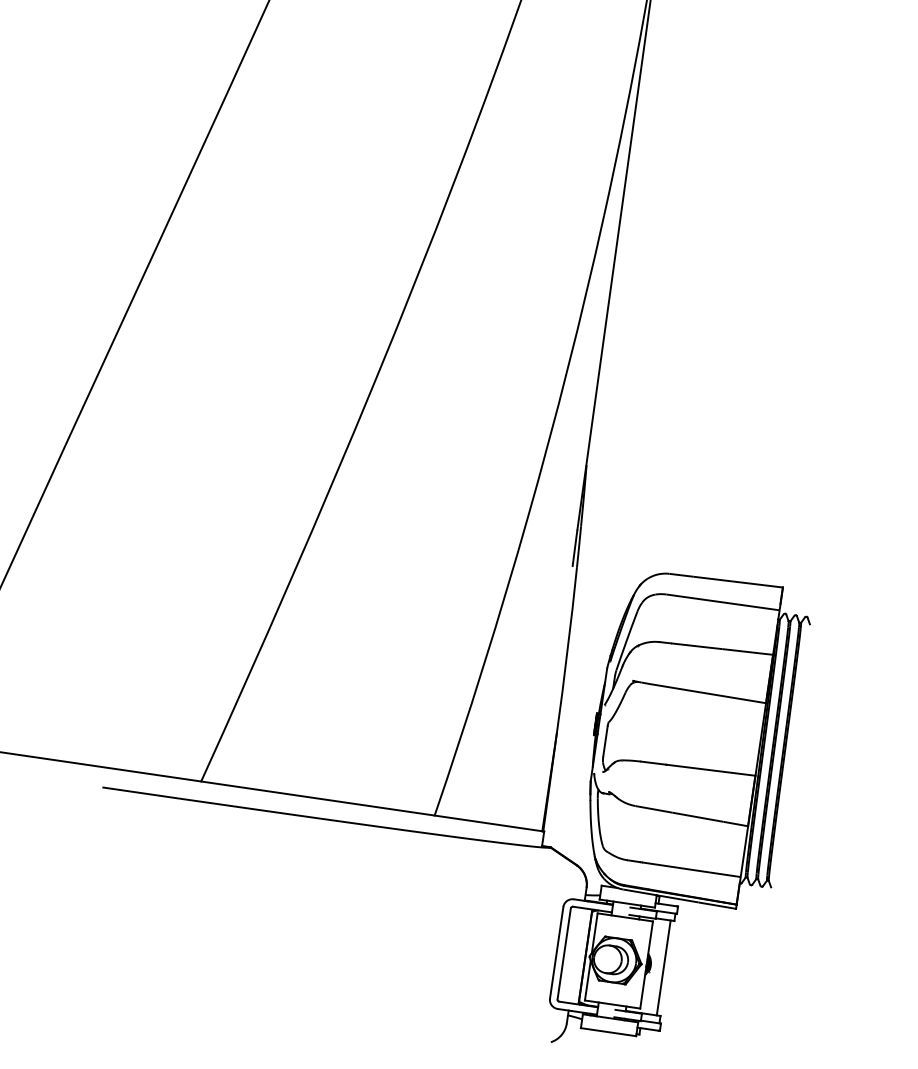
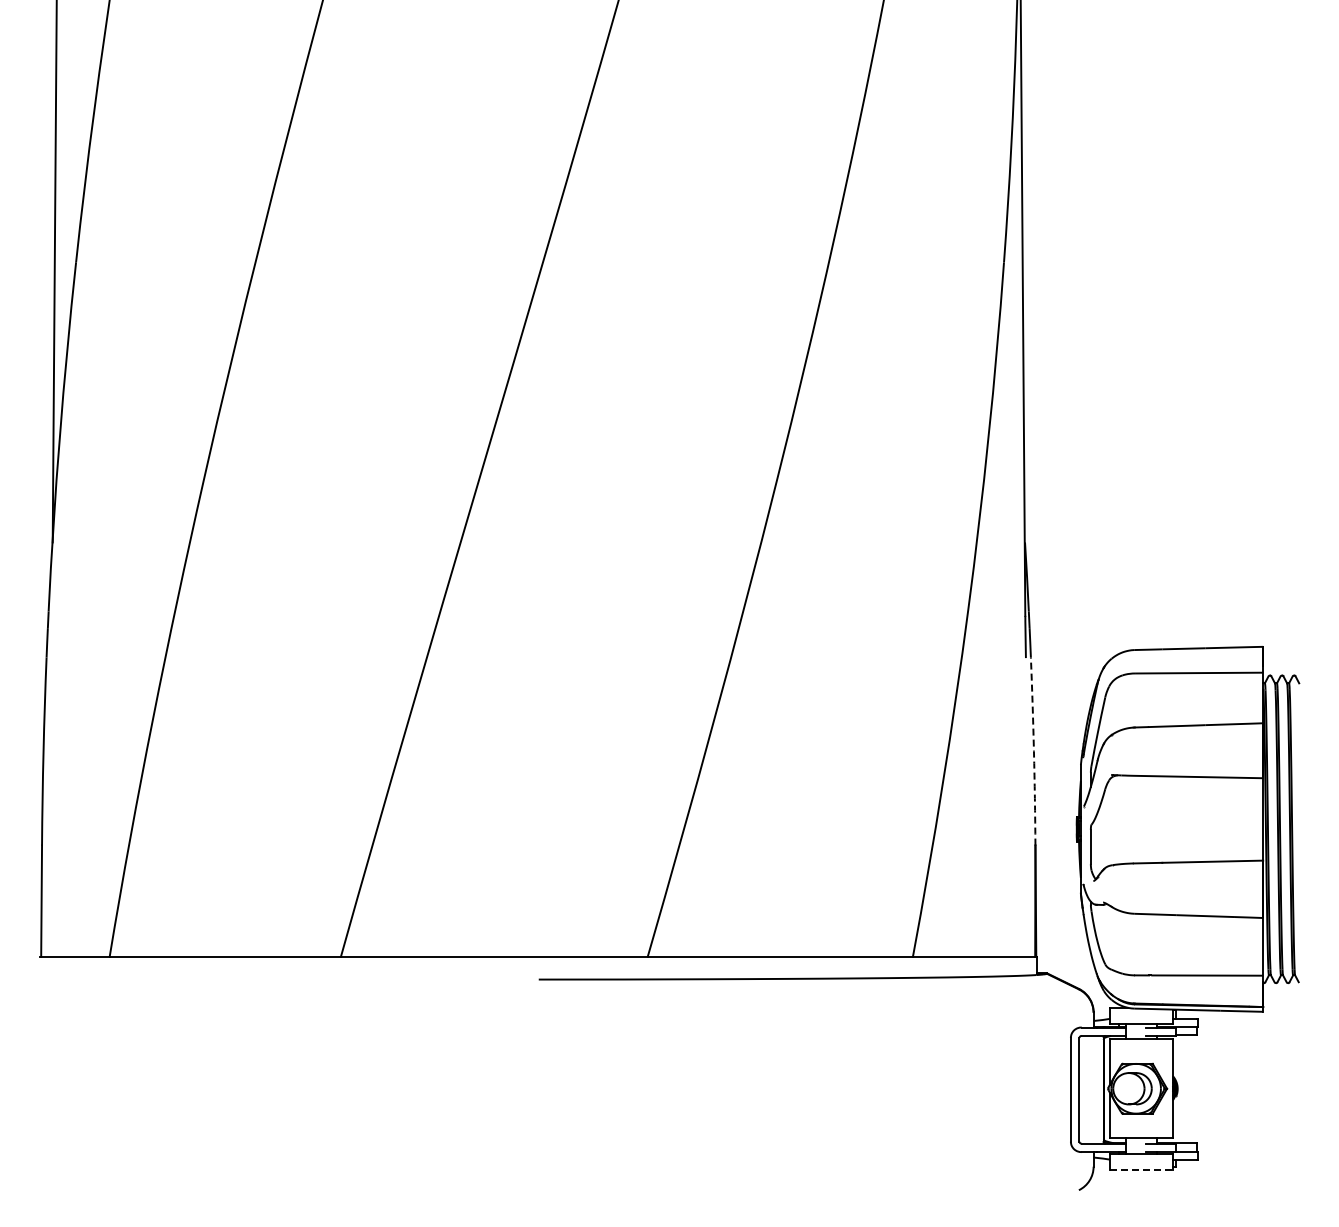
arc: (567, 650) -> (1033, 751), solid -> dashed
line: (663, 968) -> (1192, 1089), removed
line: (608, 1032) -> (1141, 1169), solid -> dashed

